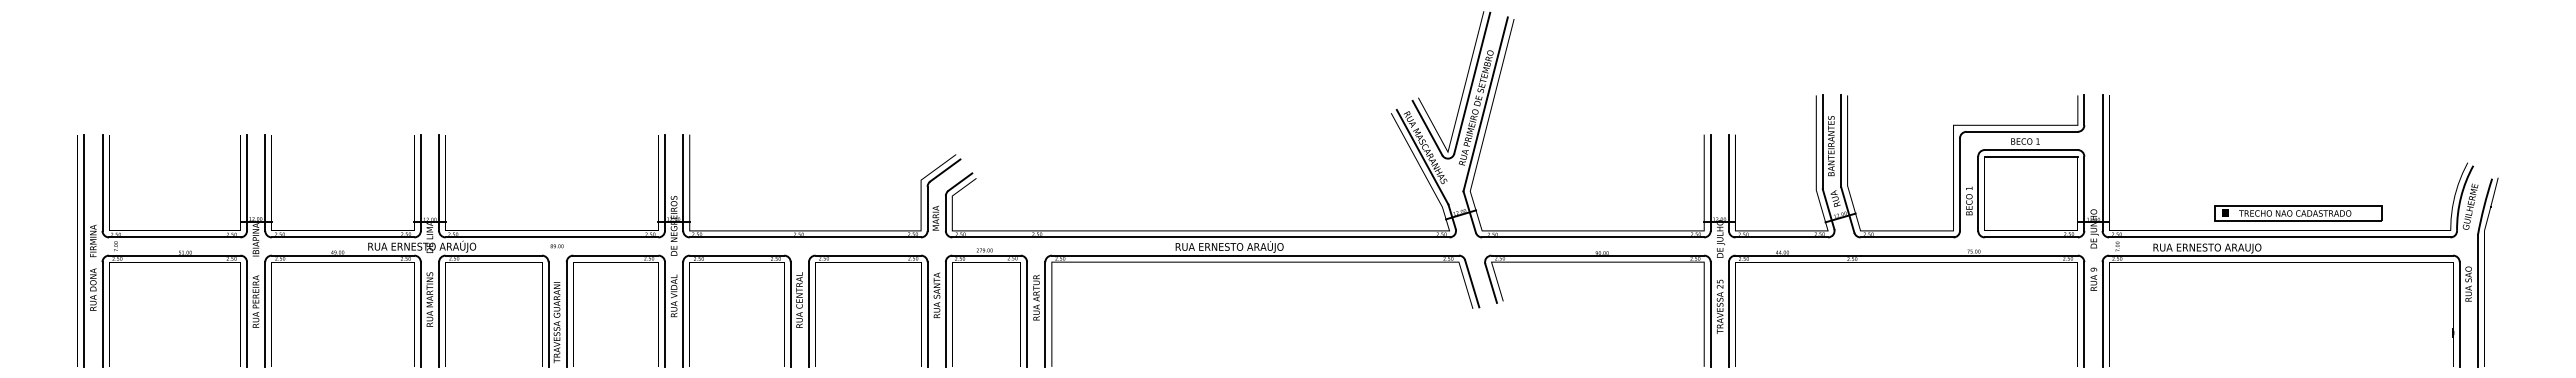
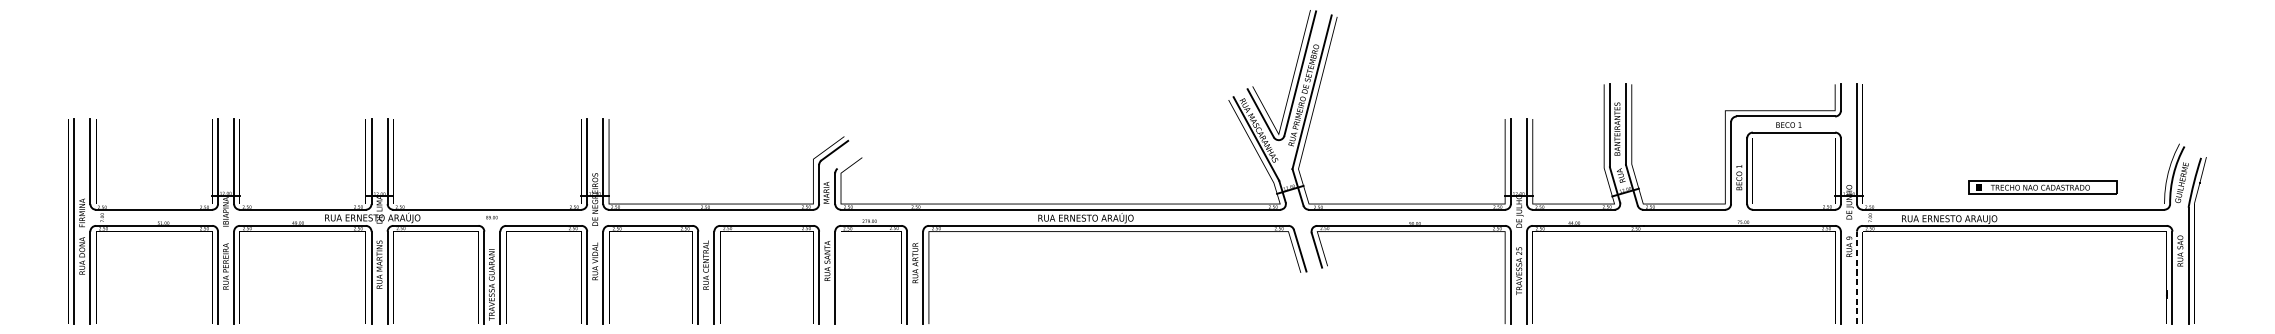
line: (2030, 156) -> (1793, 138), removed
line: (960, 181) -> (848, 160), removed
part: (2298, 213) -> (2043, 187), moved
line: (2102, 314) -> (1856, 277), solid -> dashed

